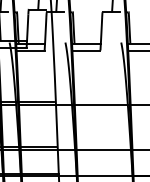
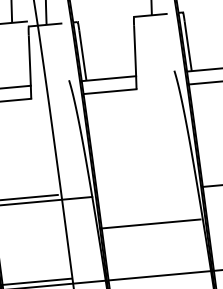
line: (100, 105) -> (148, 225), moved

